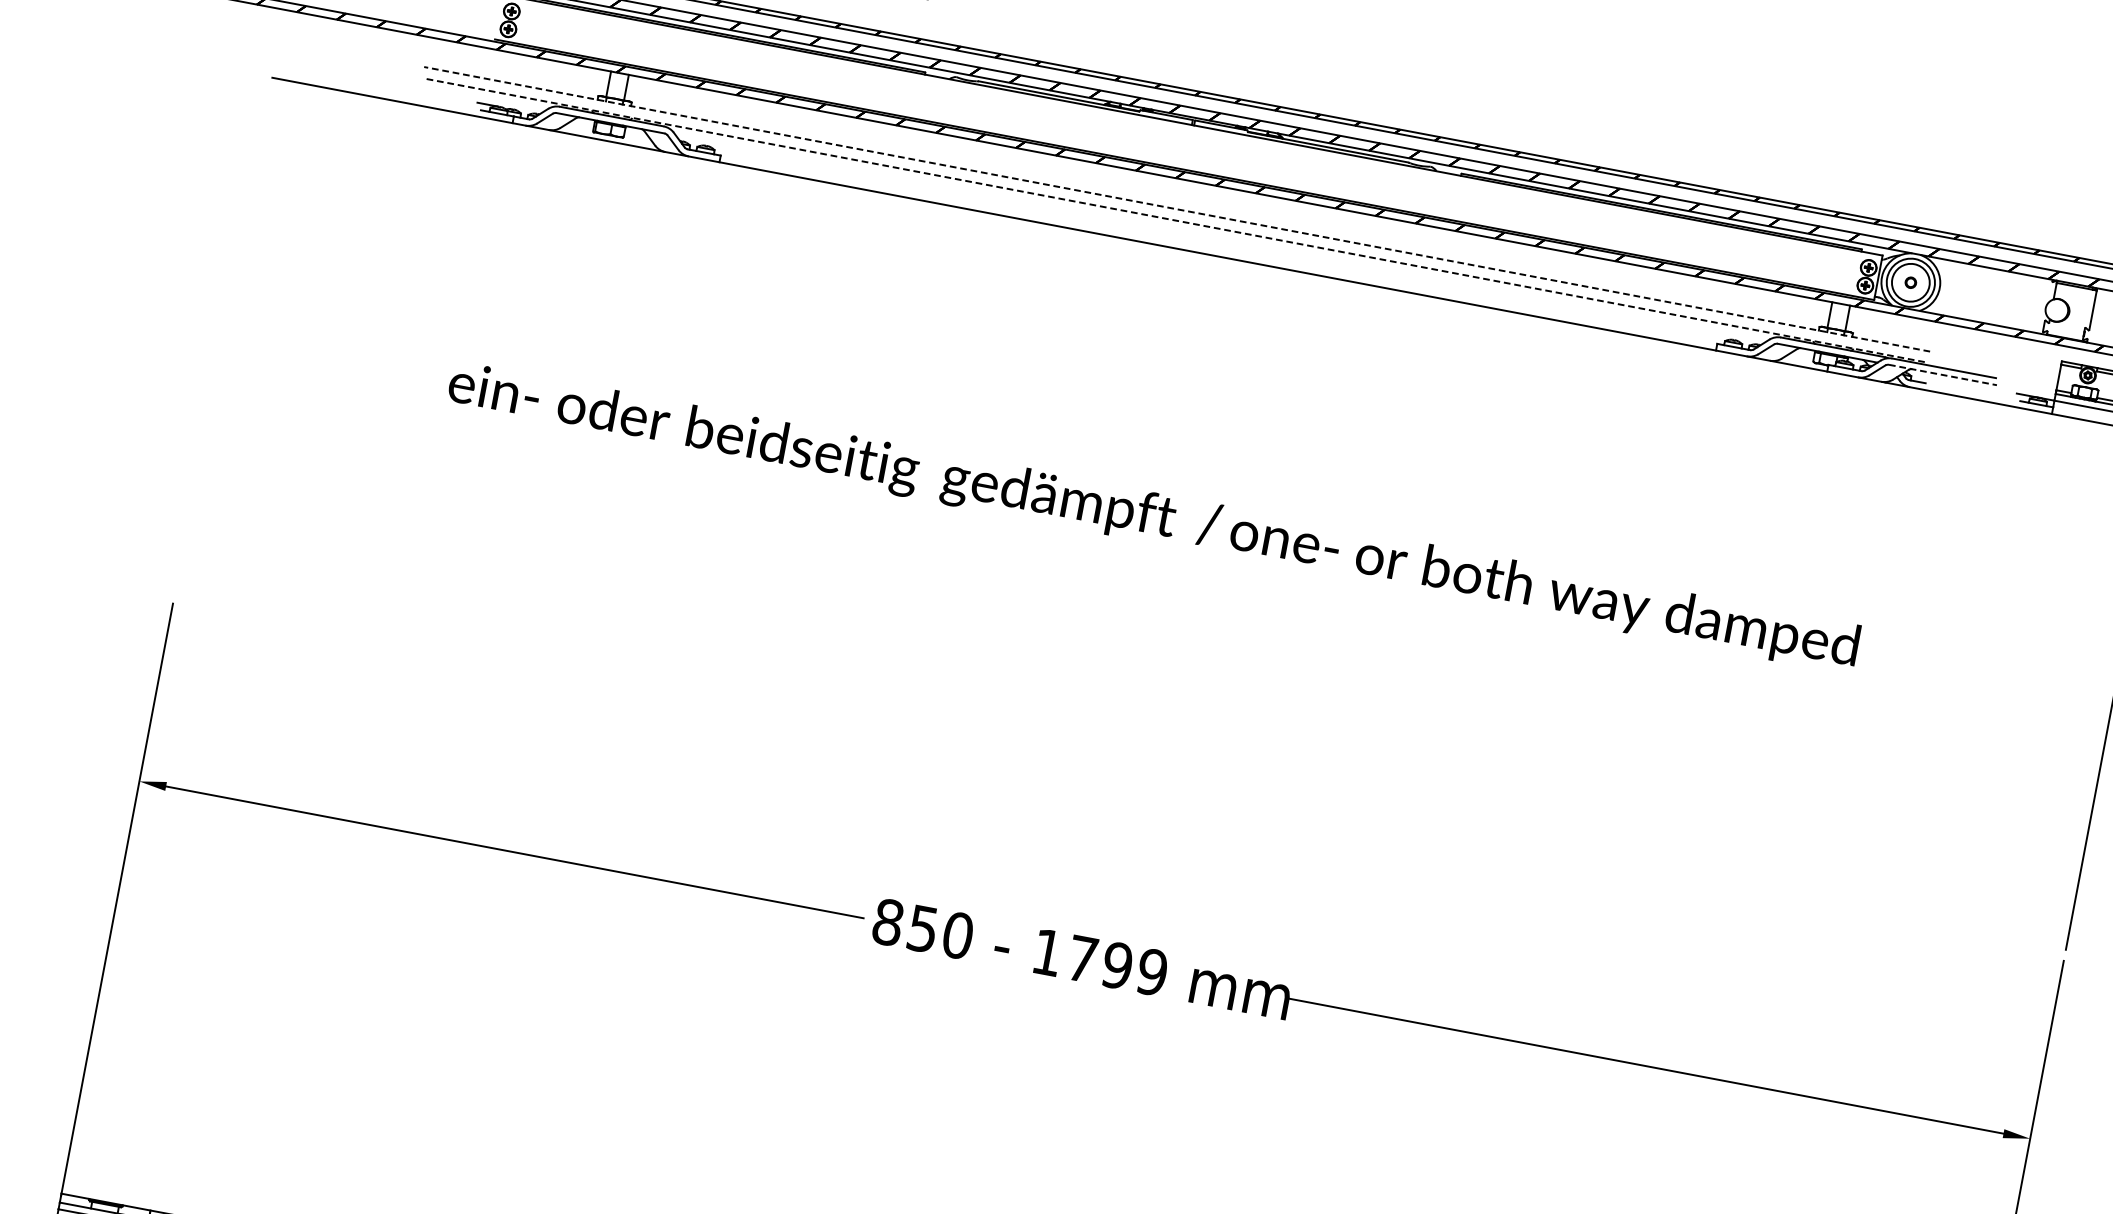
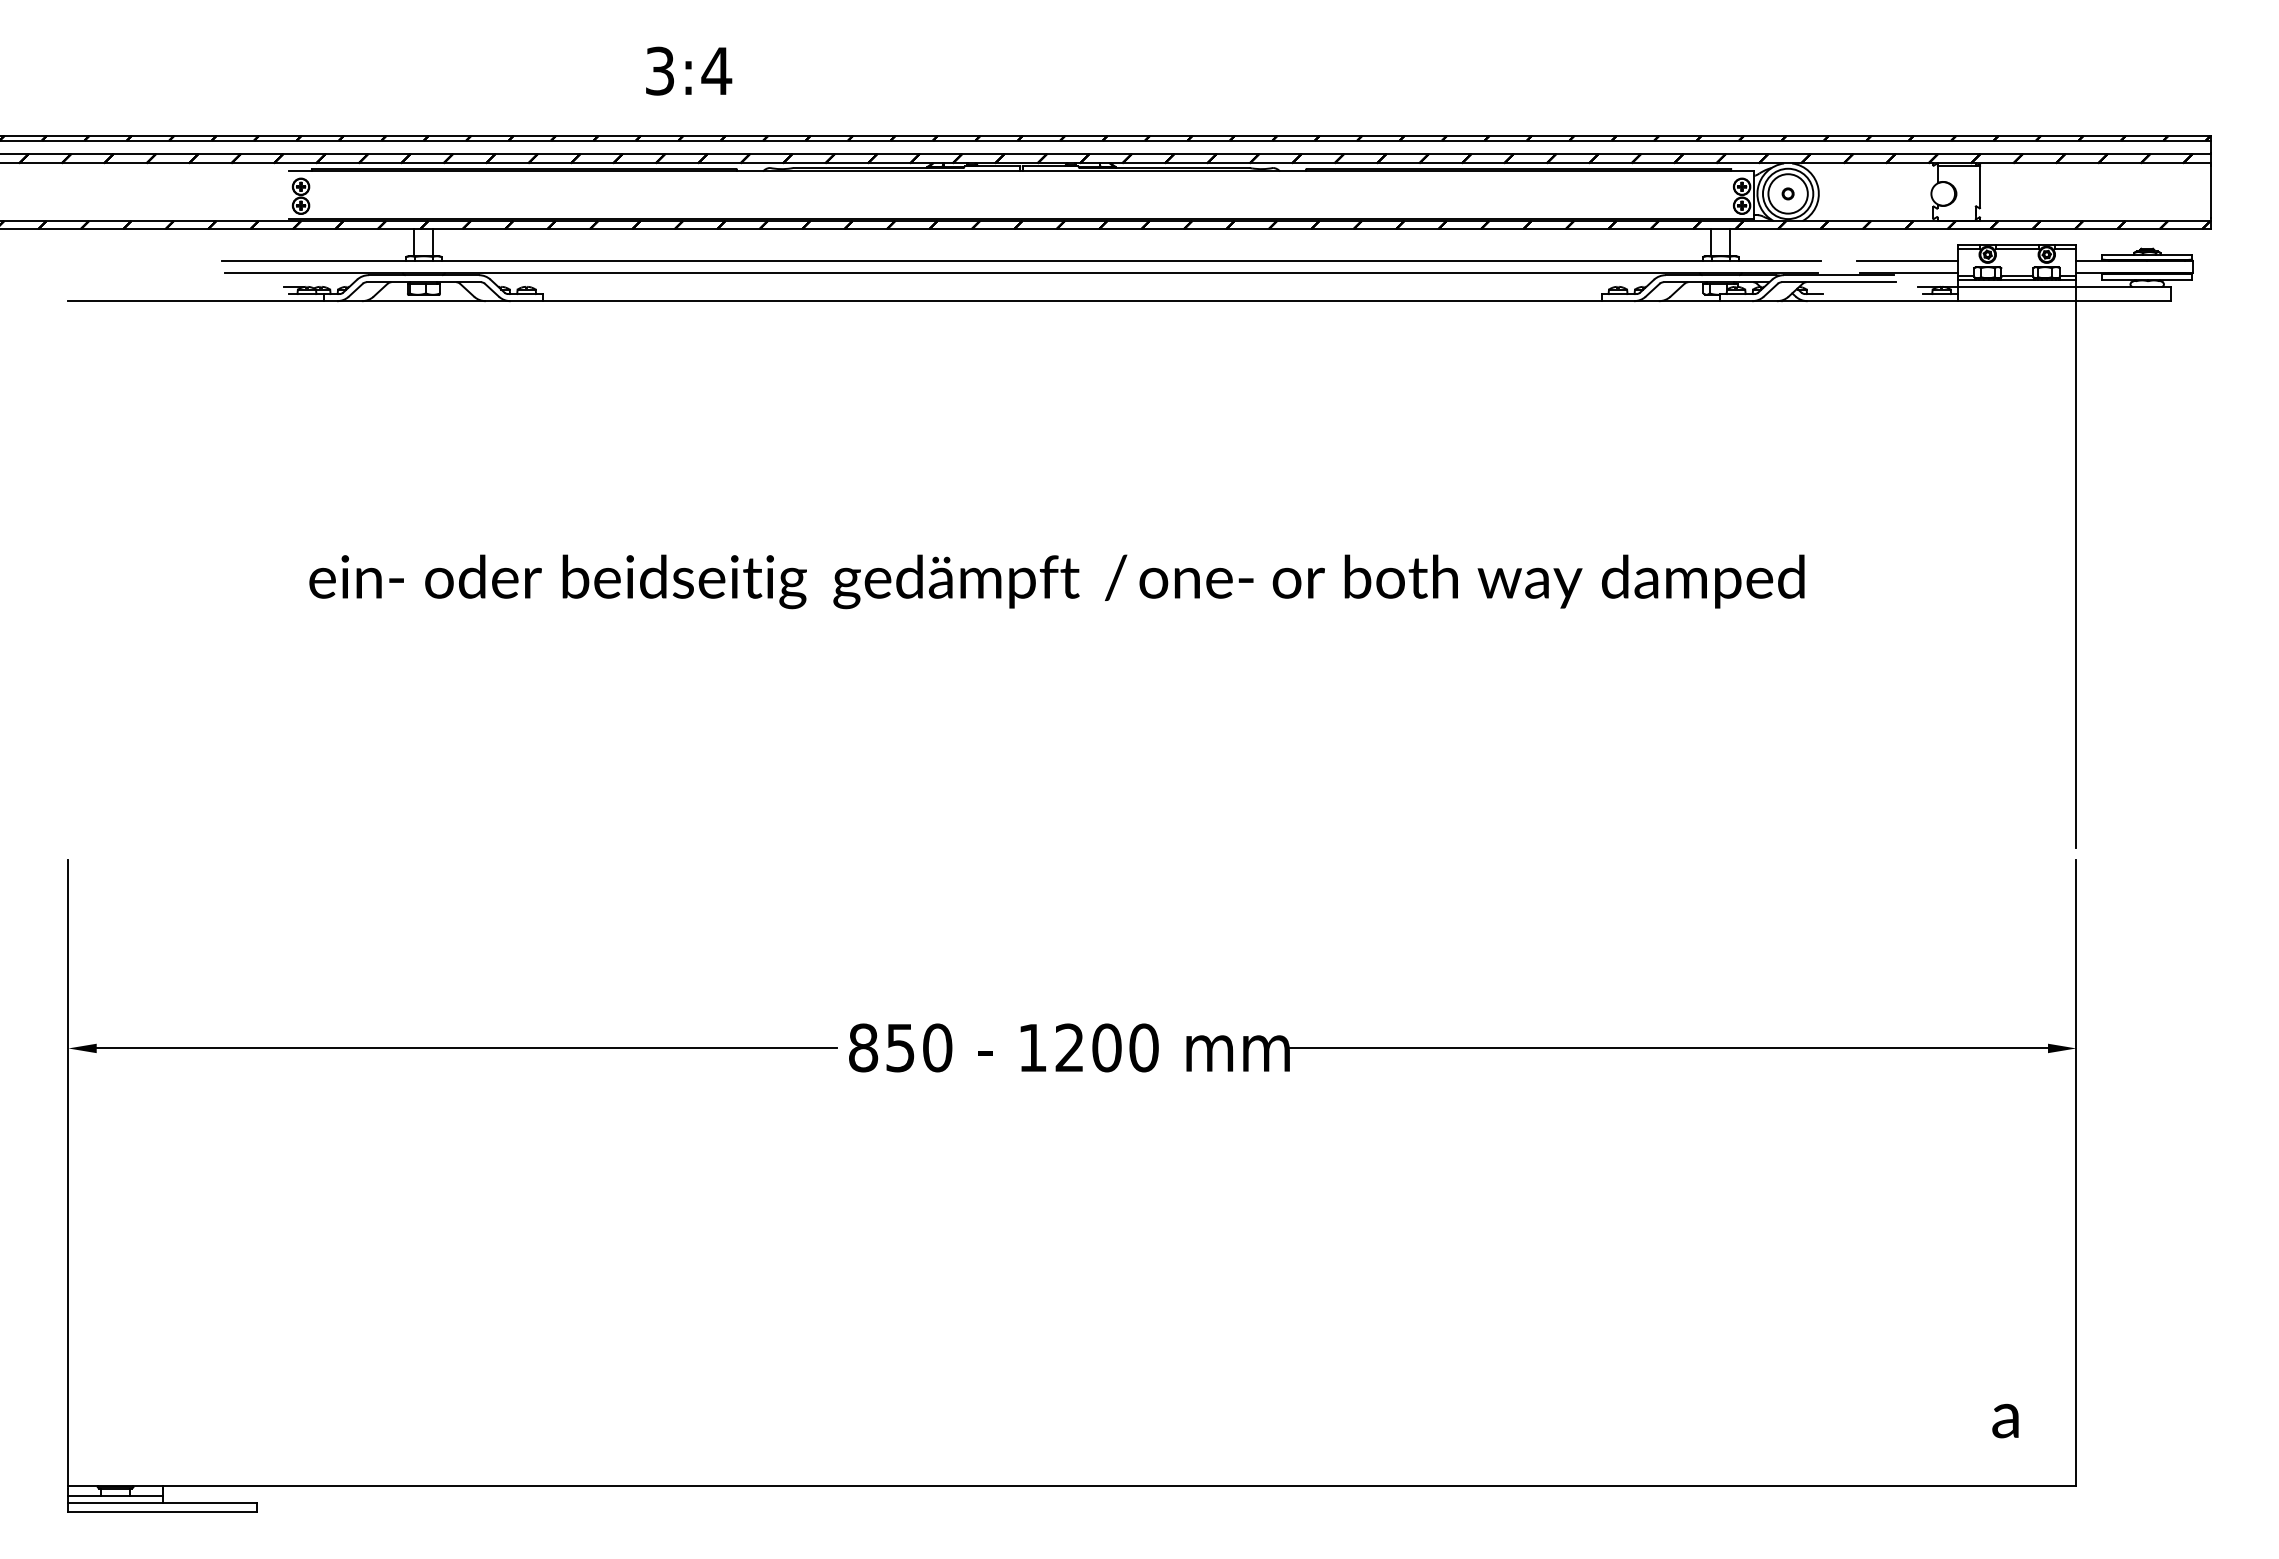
line: (1177, 209) -> (1021, 260), dashed -> solid
line: (1174, 220) -> (1021, 272), dashed -> solid
line: (2011, 366) -> (1907, 260), added
line: (1943, 375) -> (1839, 282), dashed -> solid
line: (2011, 378) -> (1909, 272), added
text: (1117, 965) -> (1106, 1047), 1799 -> 1200

